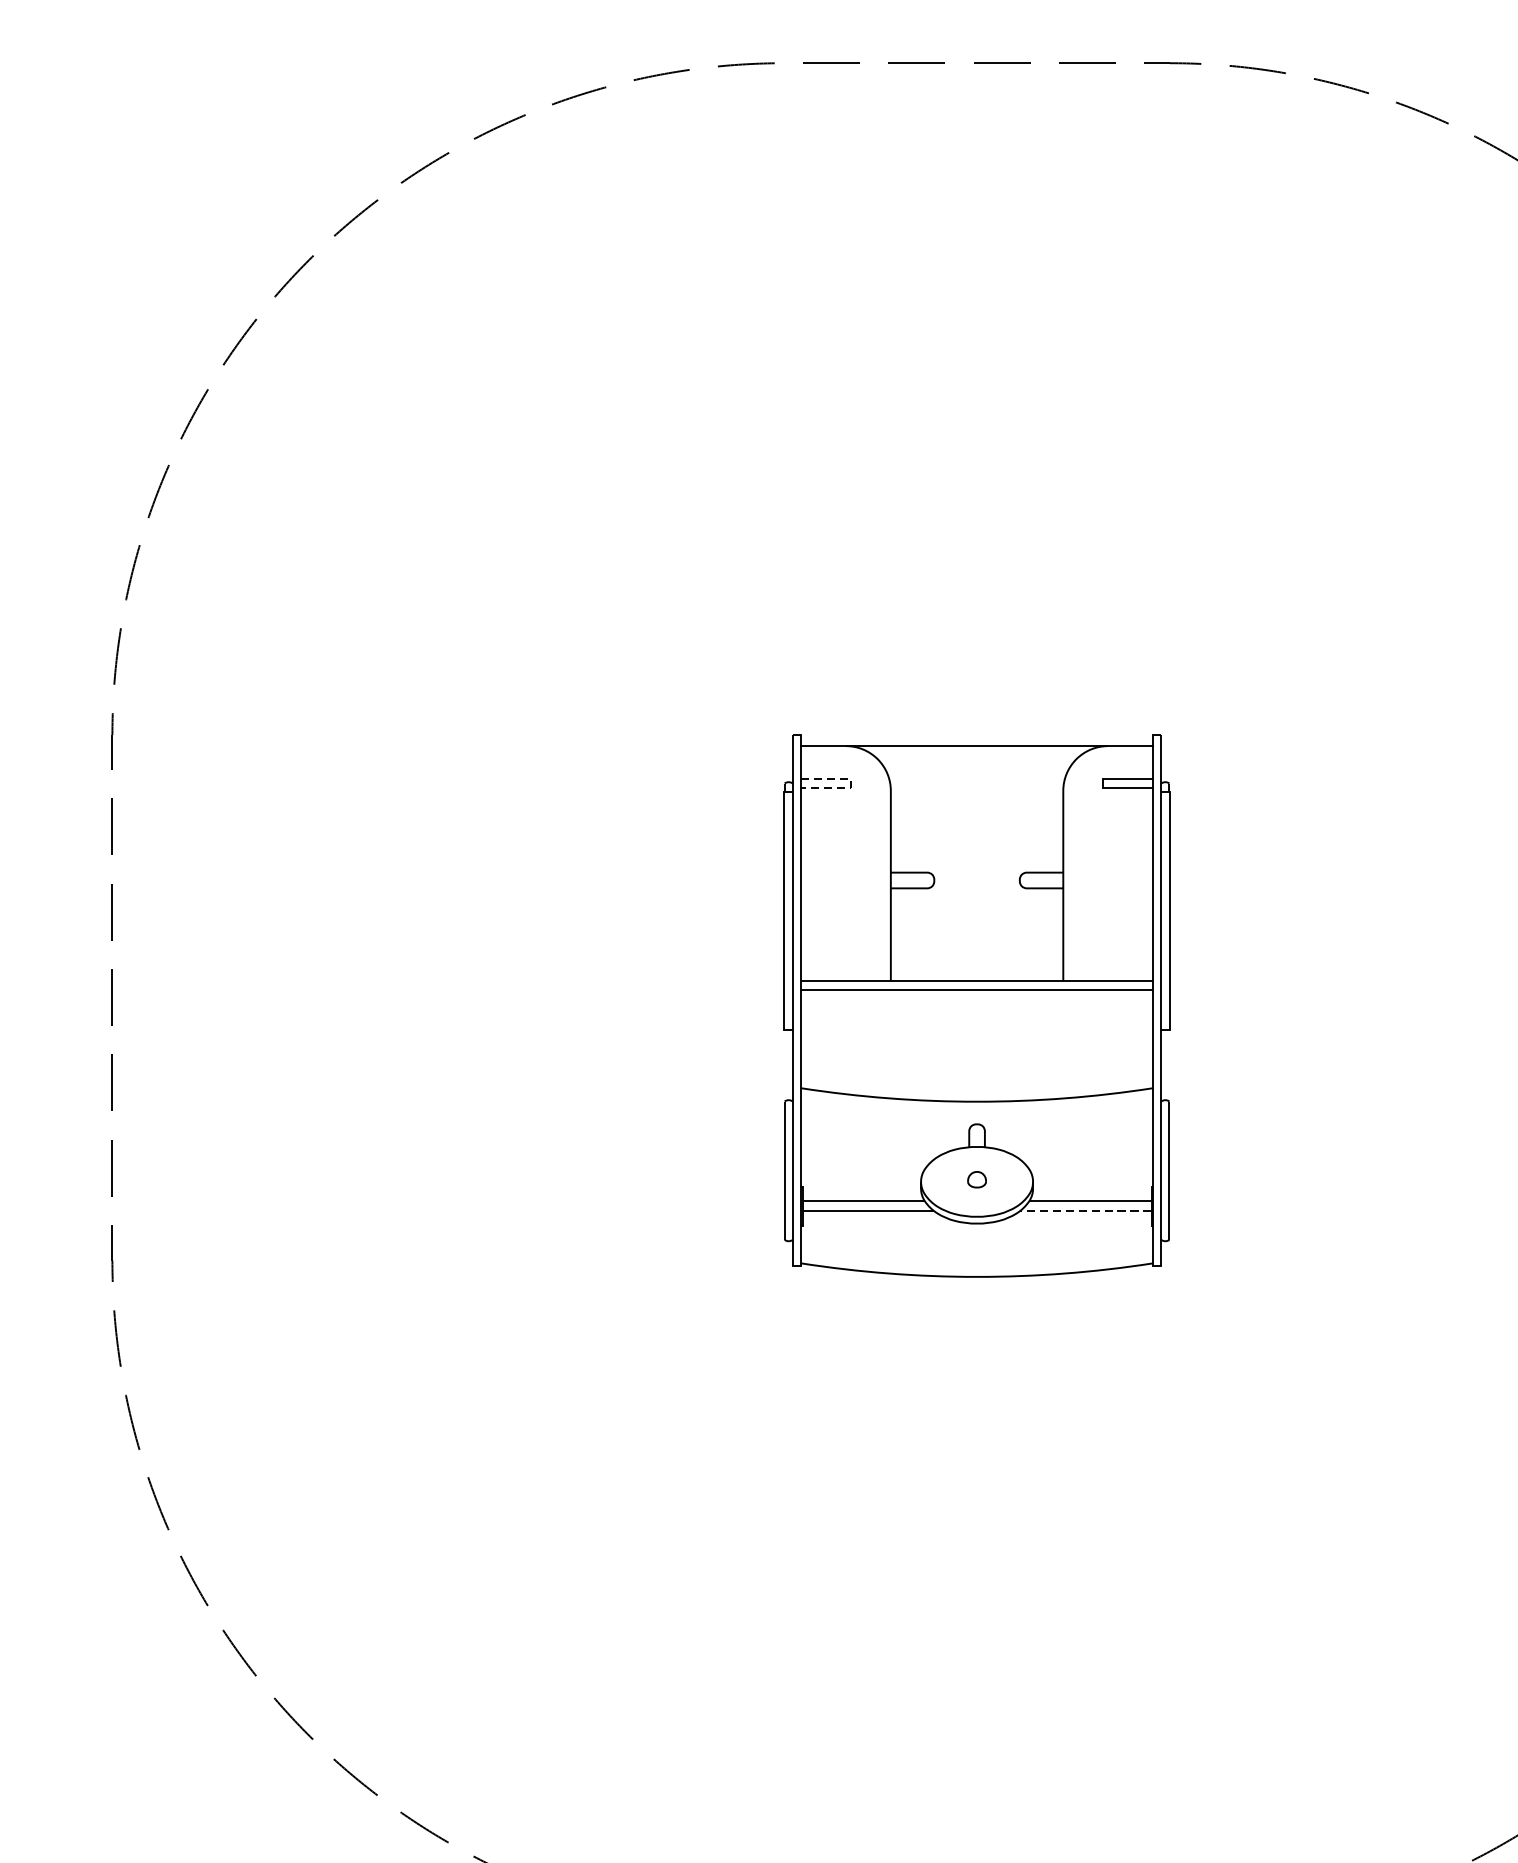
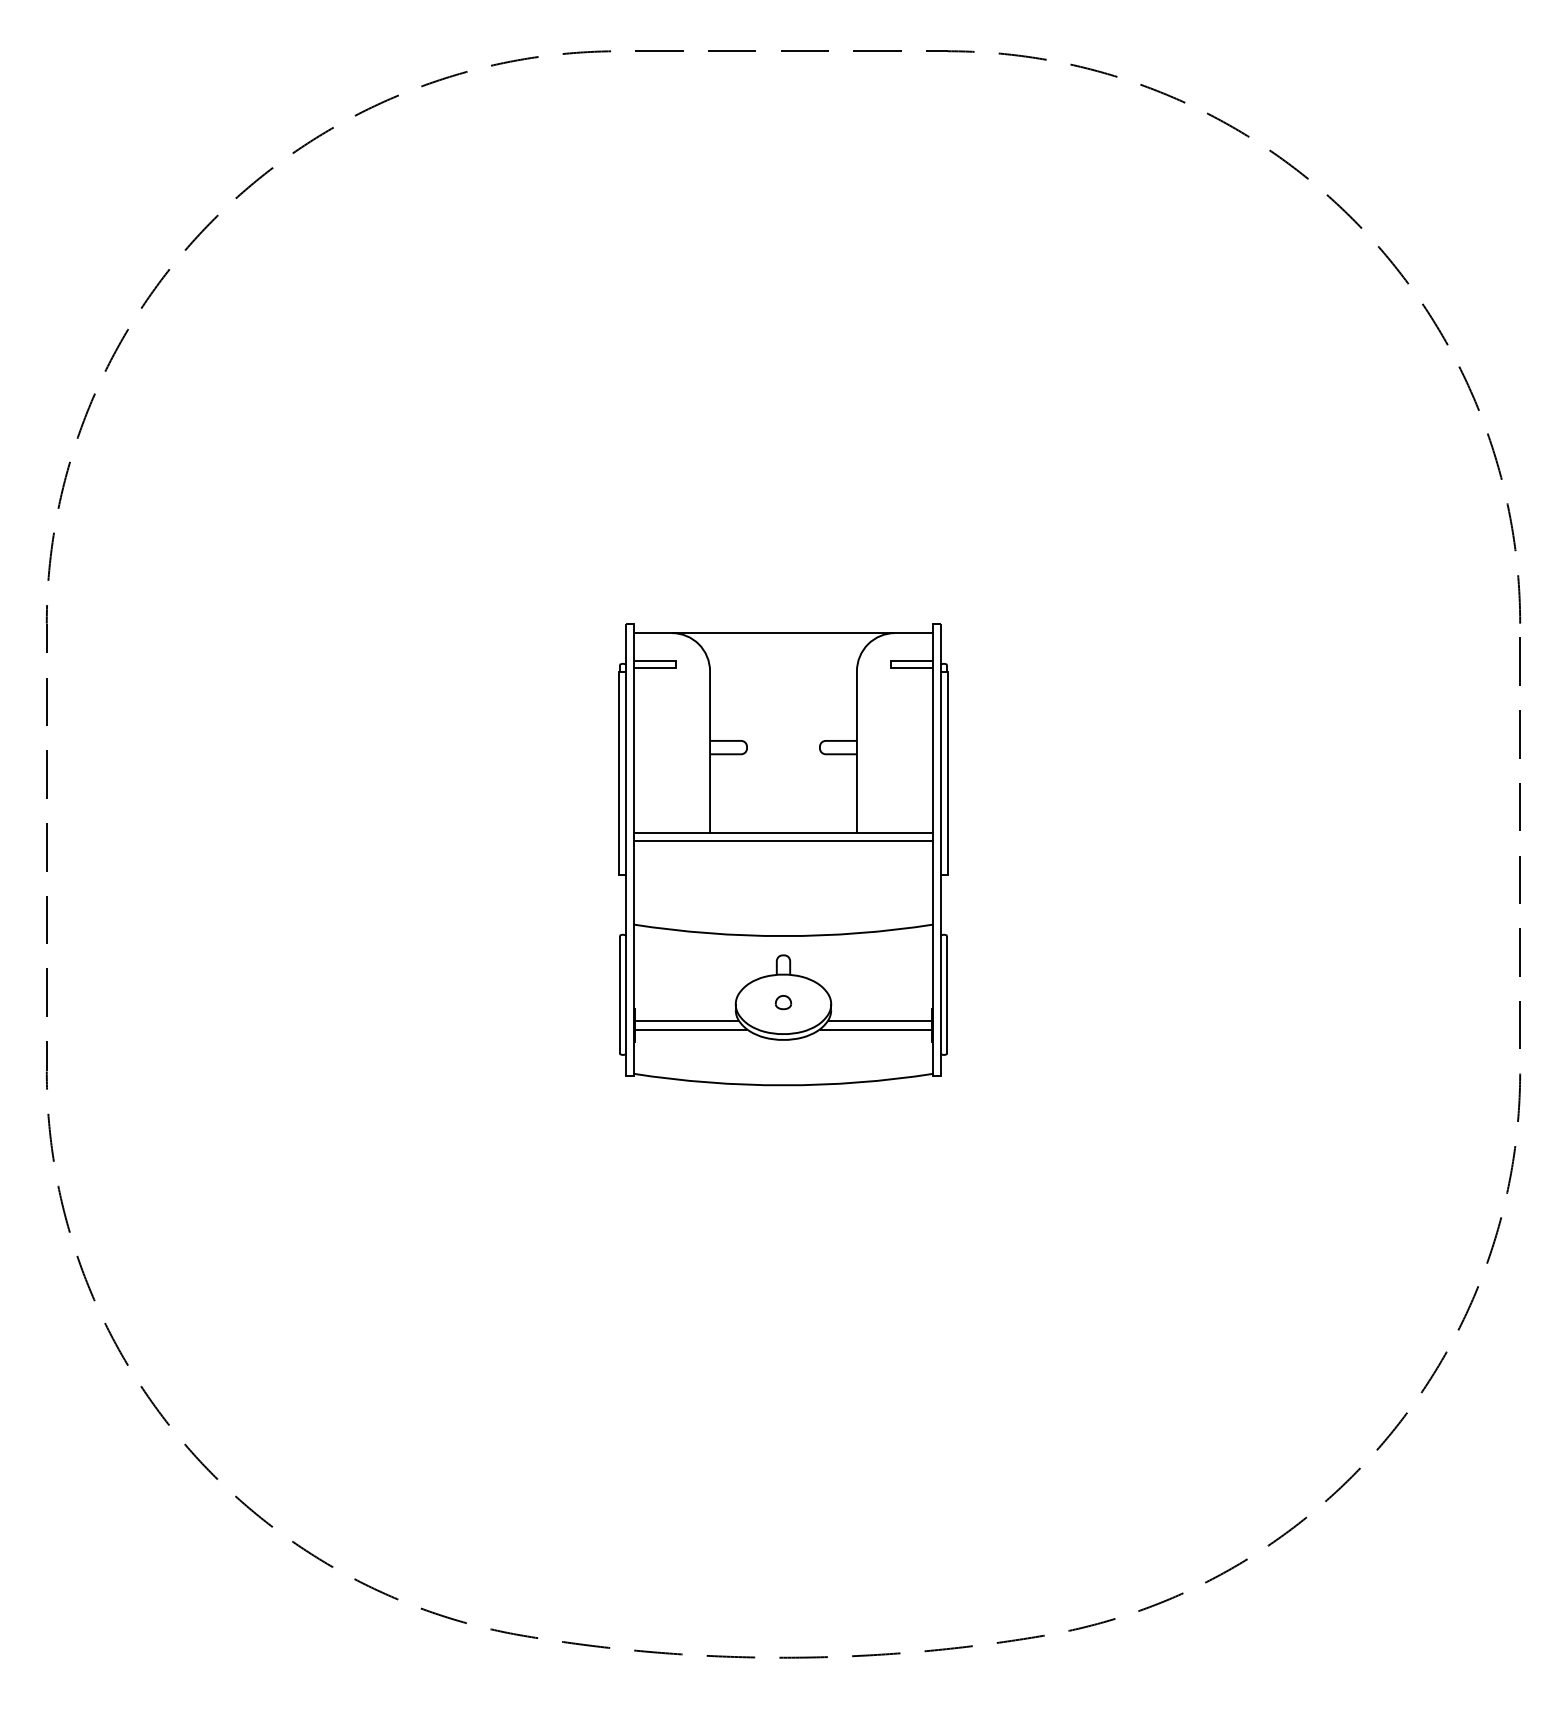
line: (851, 782) -> (676, 664), dashed -> solid
line: (1085, 1211) -> (875, 1029), dashed -> solid

